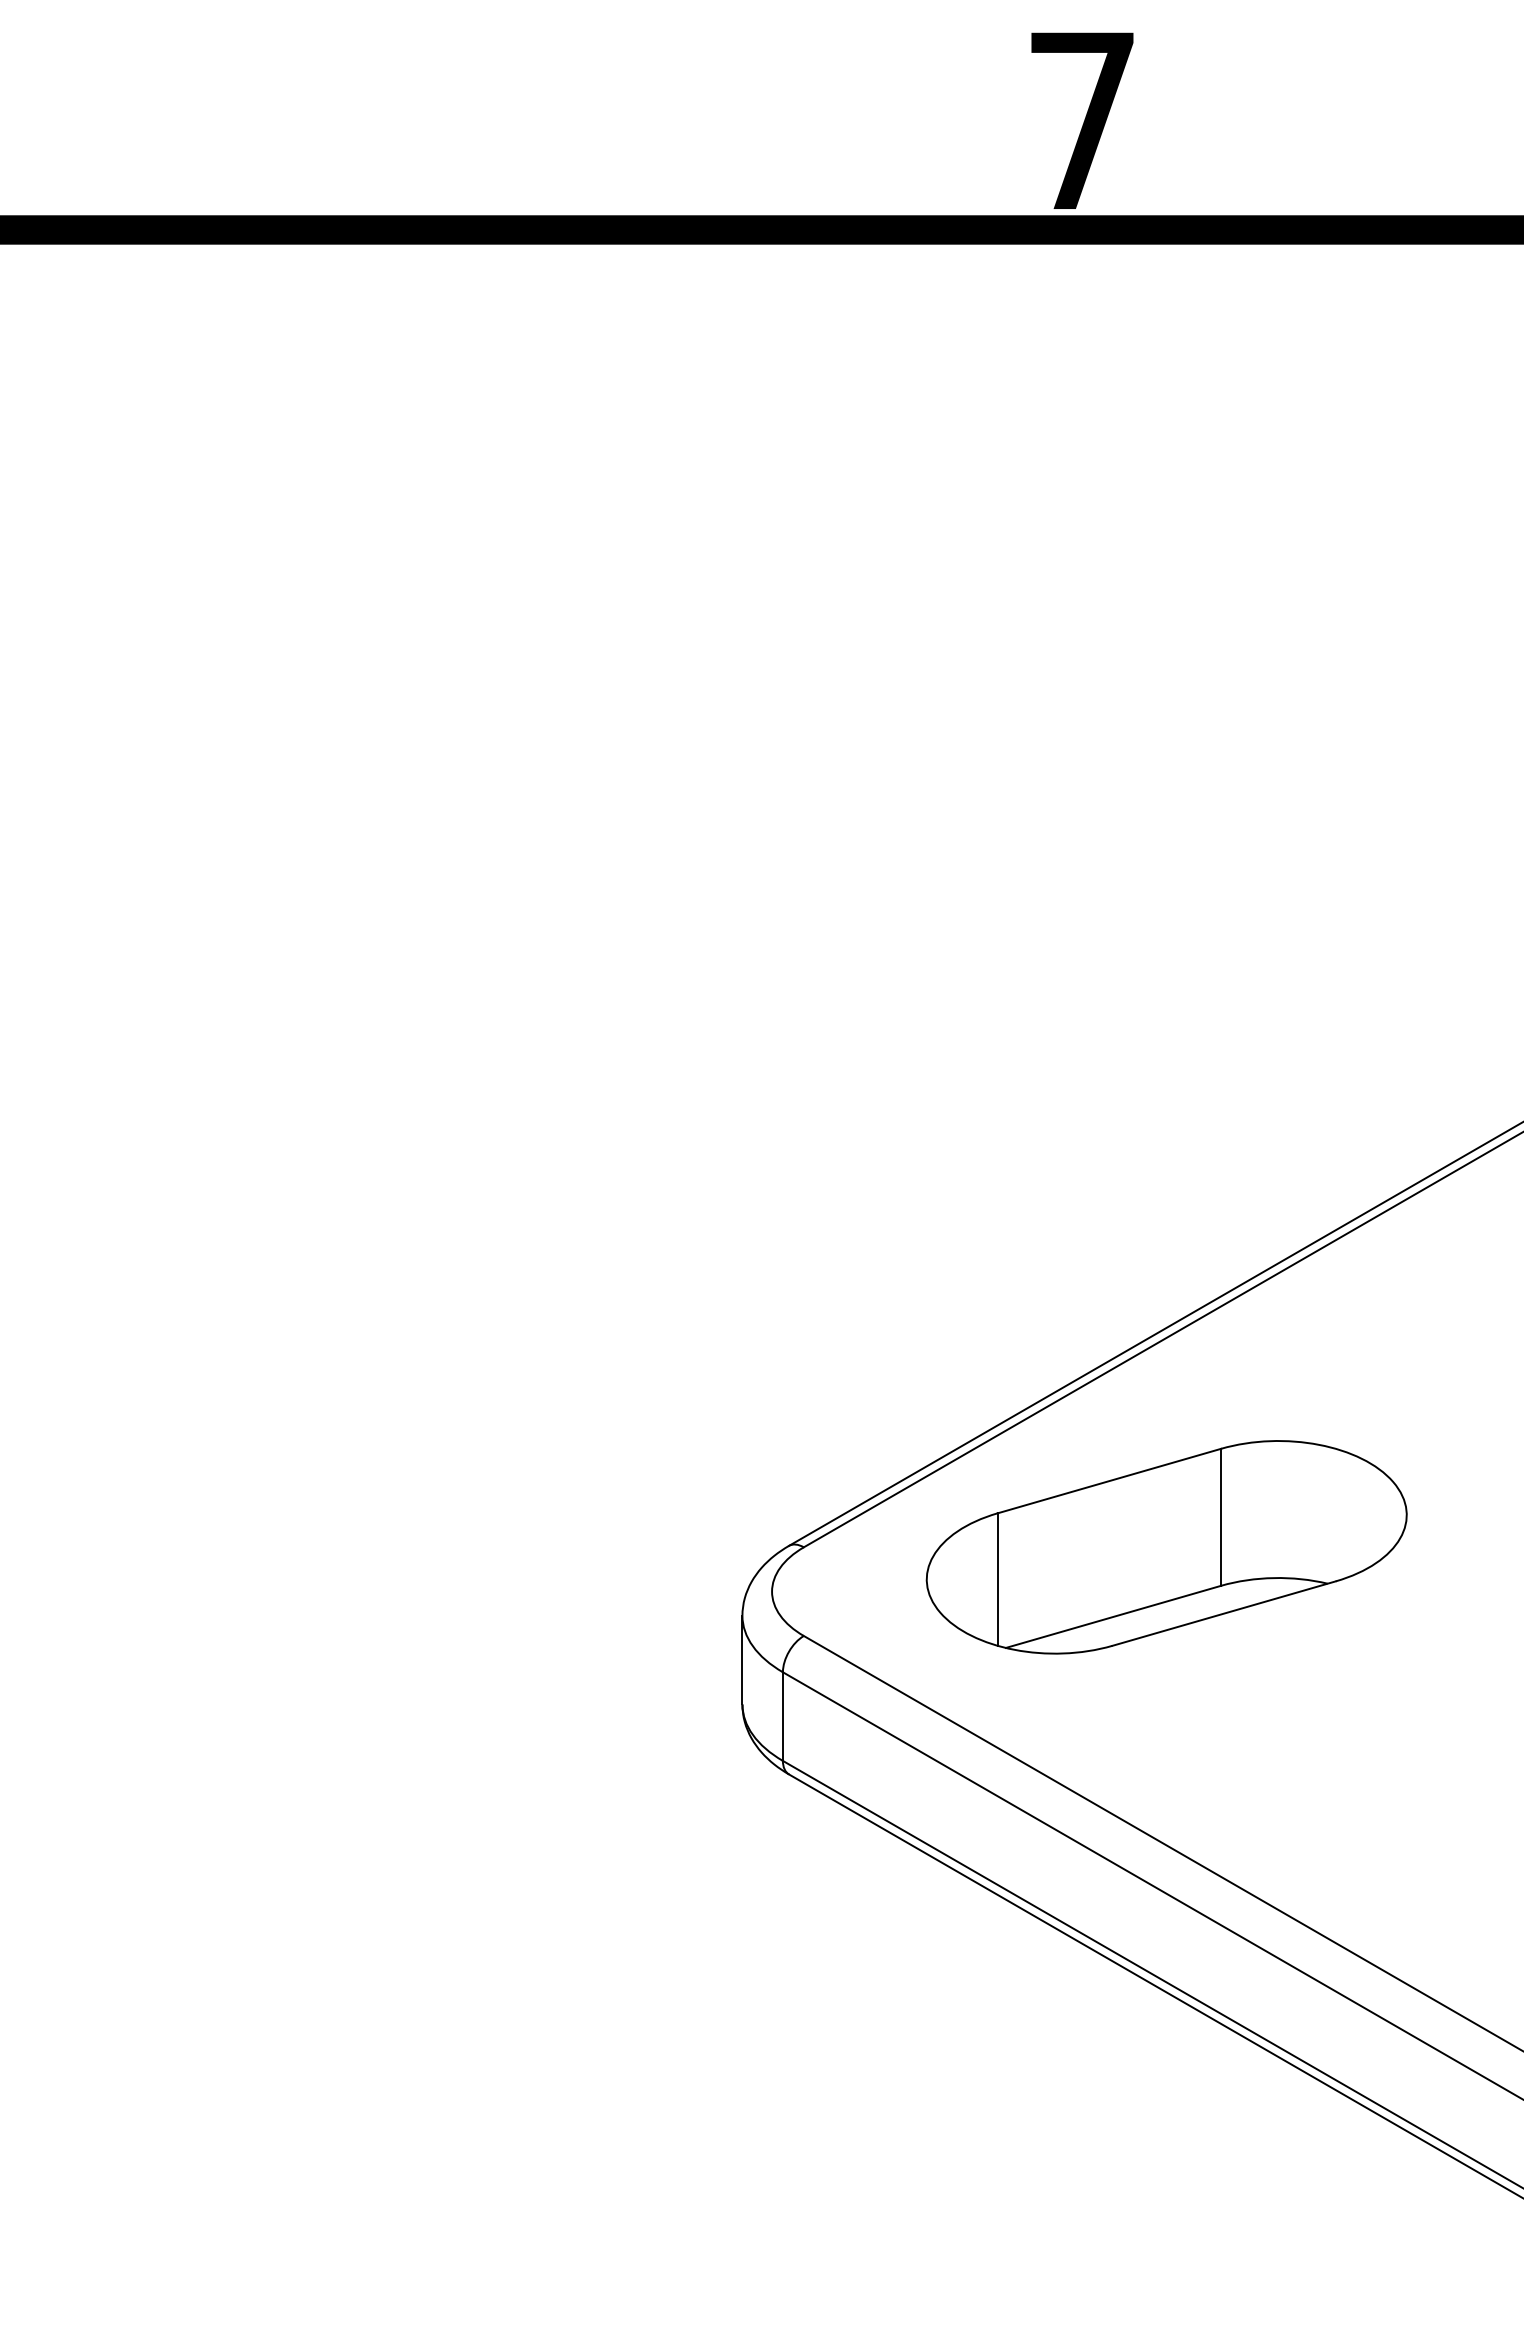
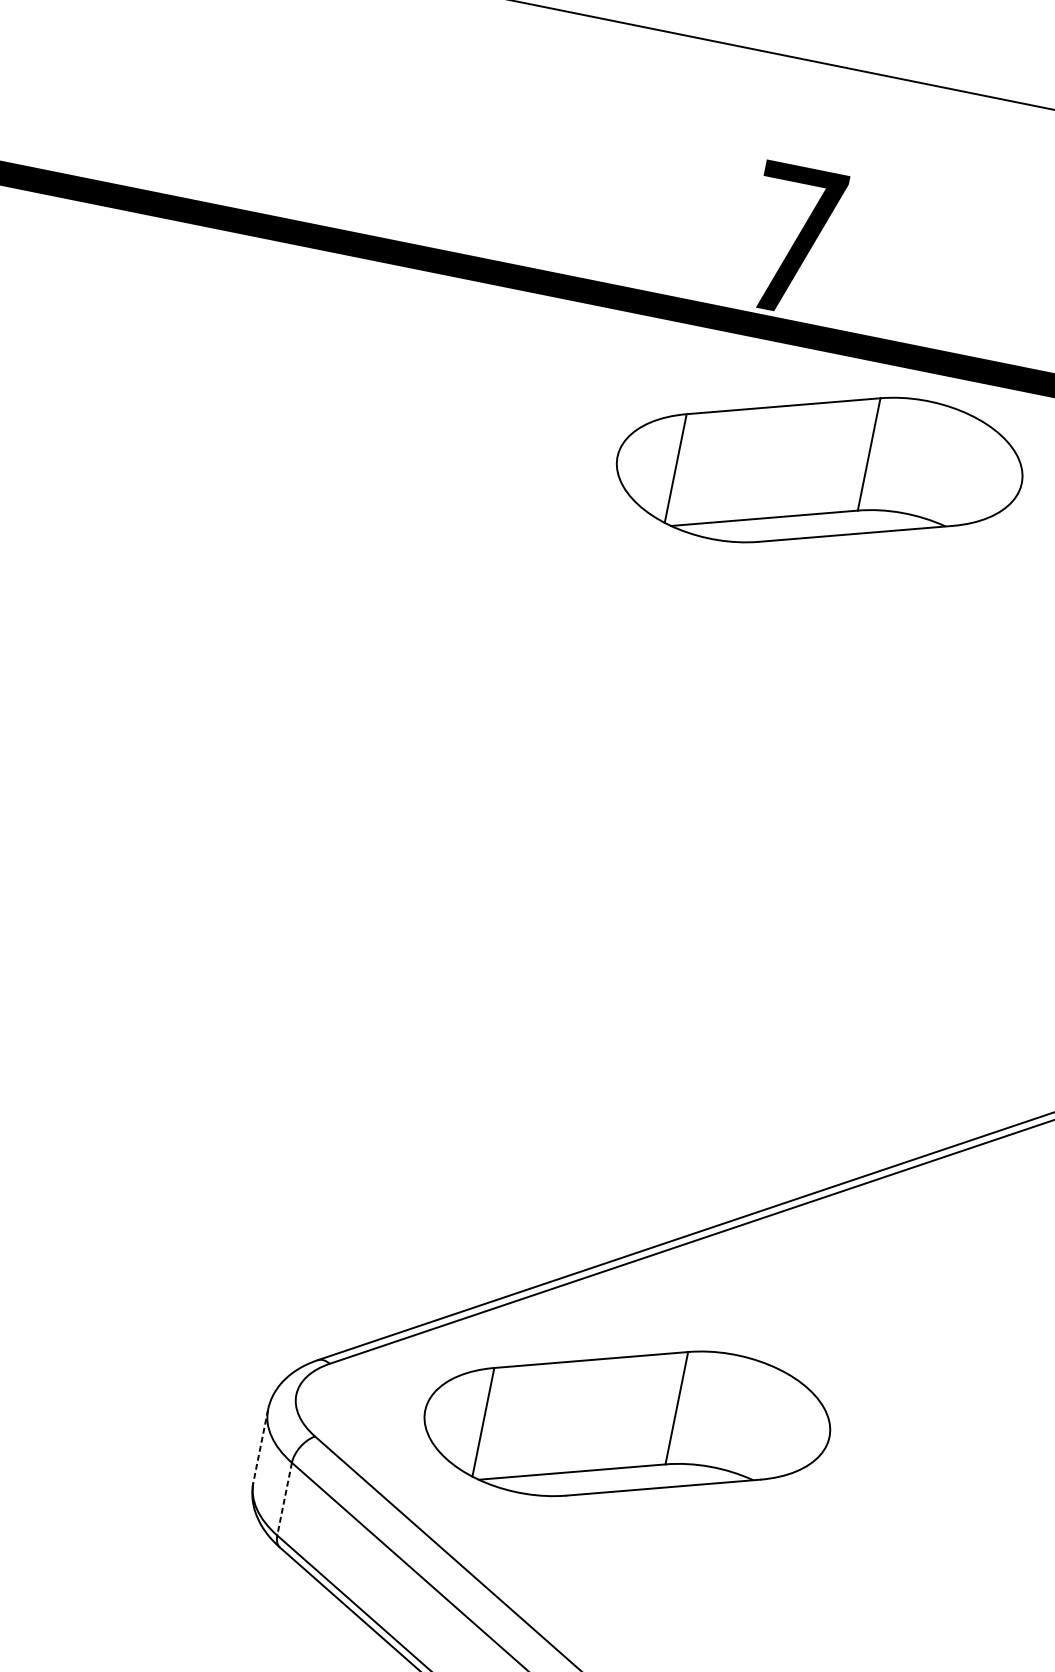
part: (1166, 384) -> (819, 470), added
line: (742, 1660) -> (260, 1446), solid -> dashed
line: (782, 1717) -> (284, 1499), solid -> dashed

